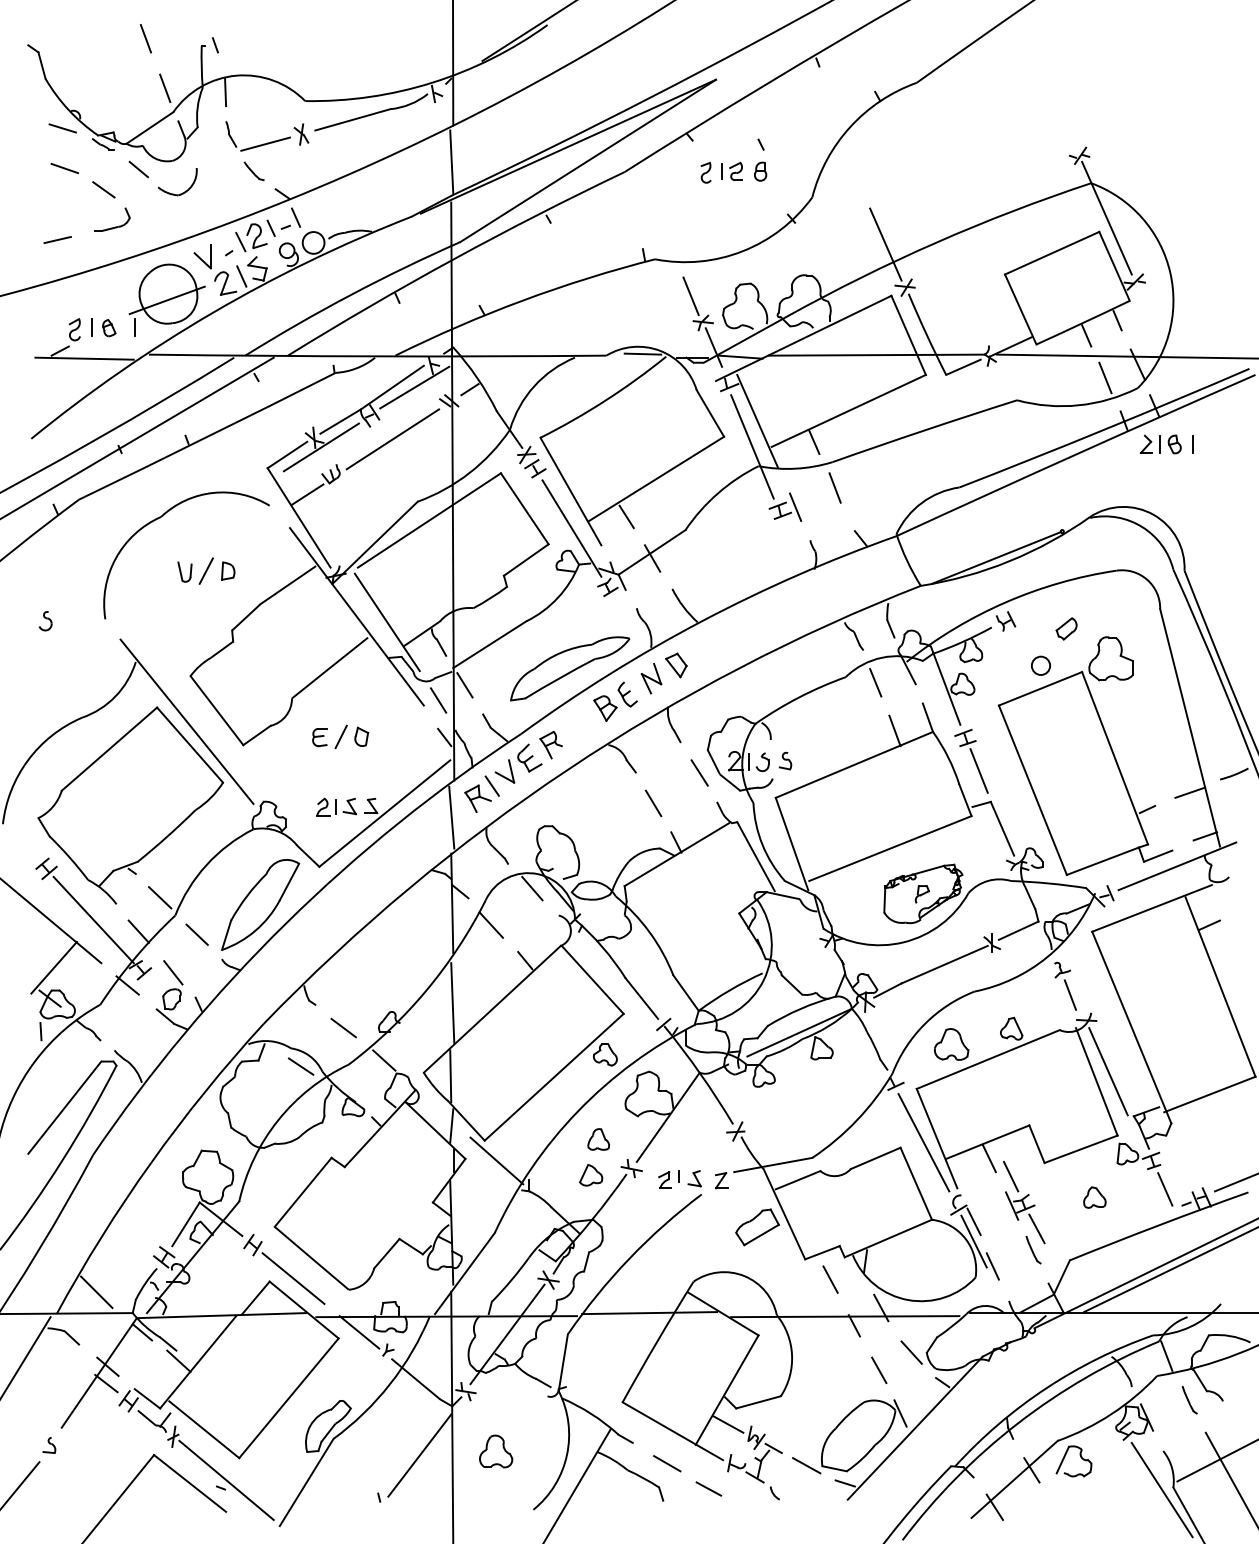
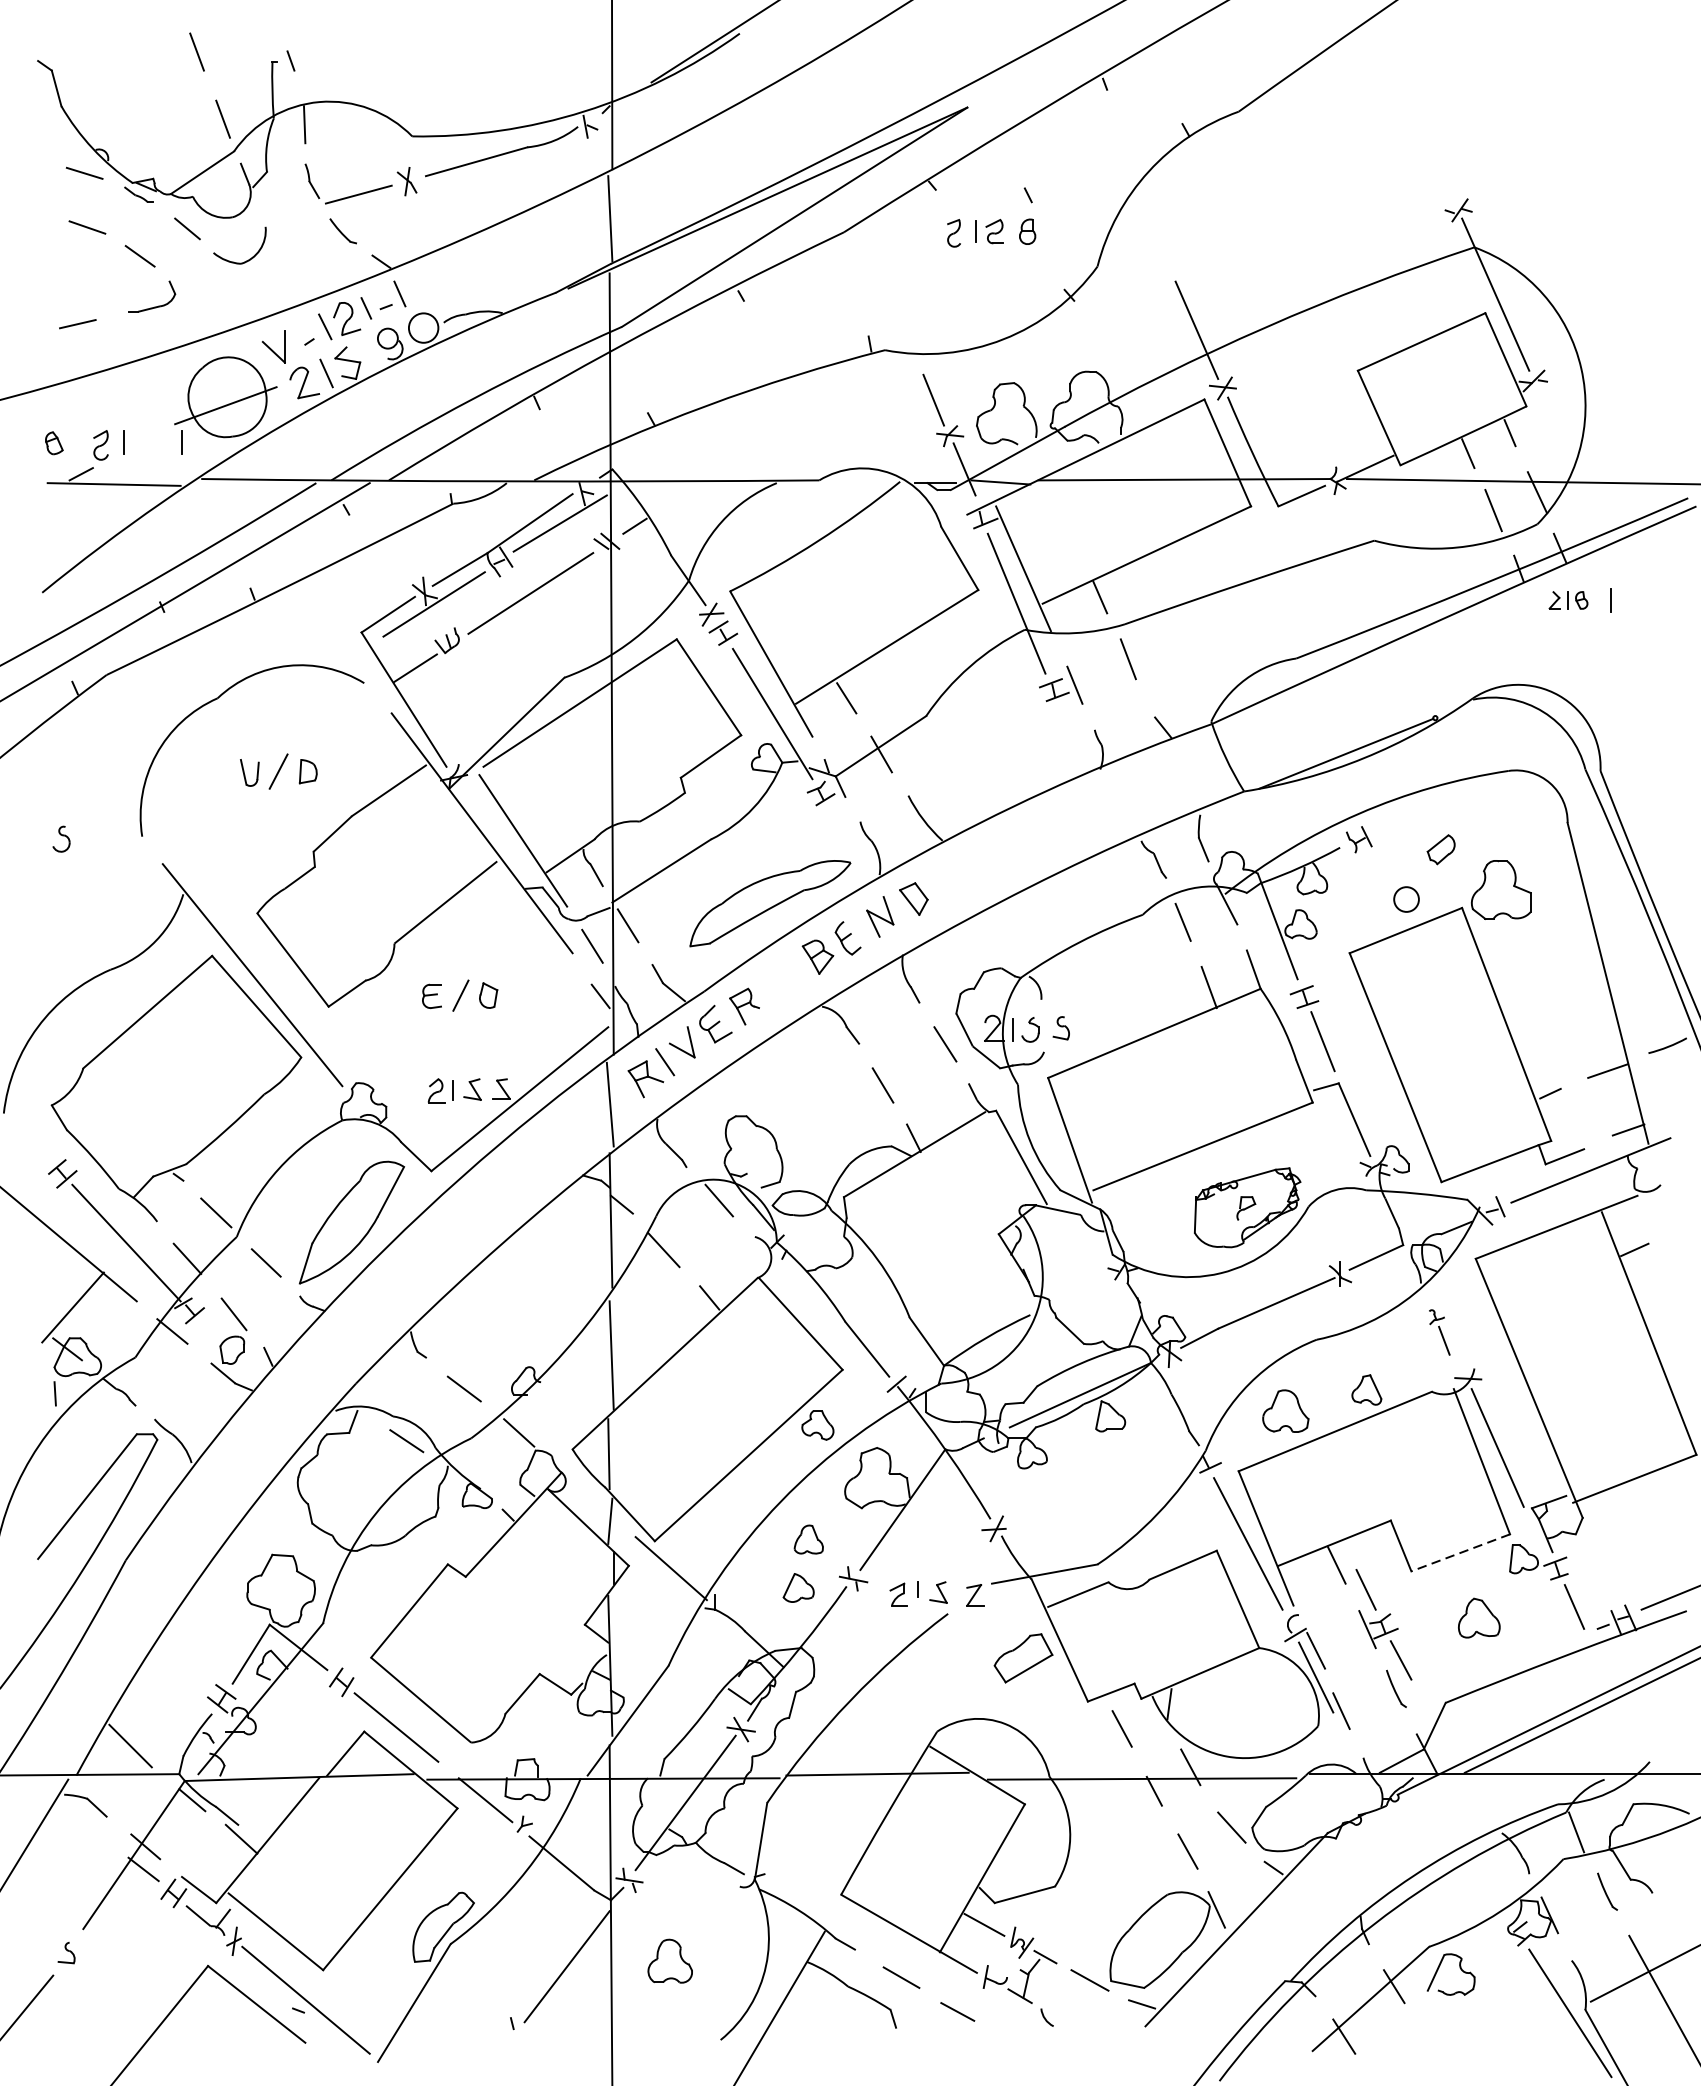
part: (109, 328) -> (54, 443), moved
line: (642, 353) -> (868, 477), removed
part: (1160, 444) -> (1568, 600), size x0.7
part: (1065, 985) -> (1439, 1331), size x0.7
line: (1081, 1149) -> (1461, 1553), solid -> dashed
part: (1094, 1197) -> (1478, 1617), size x1.4

